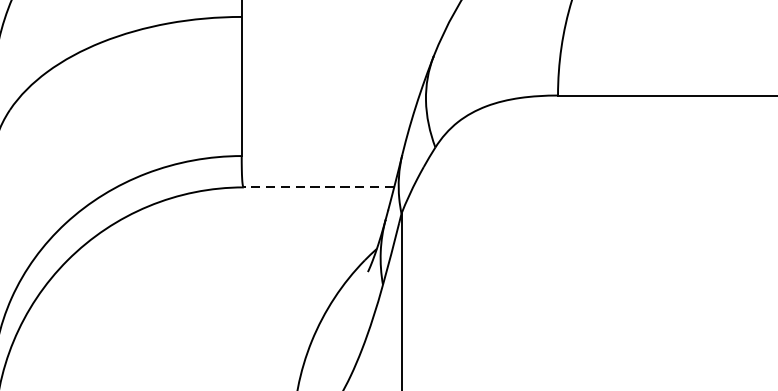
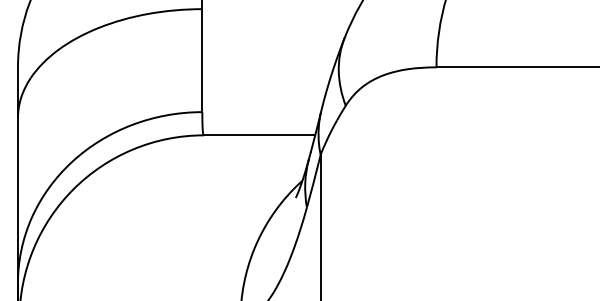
line: (318, 187) -> (259, 135), dashed -> solid

